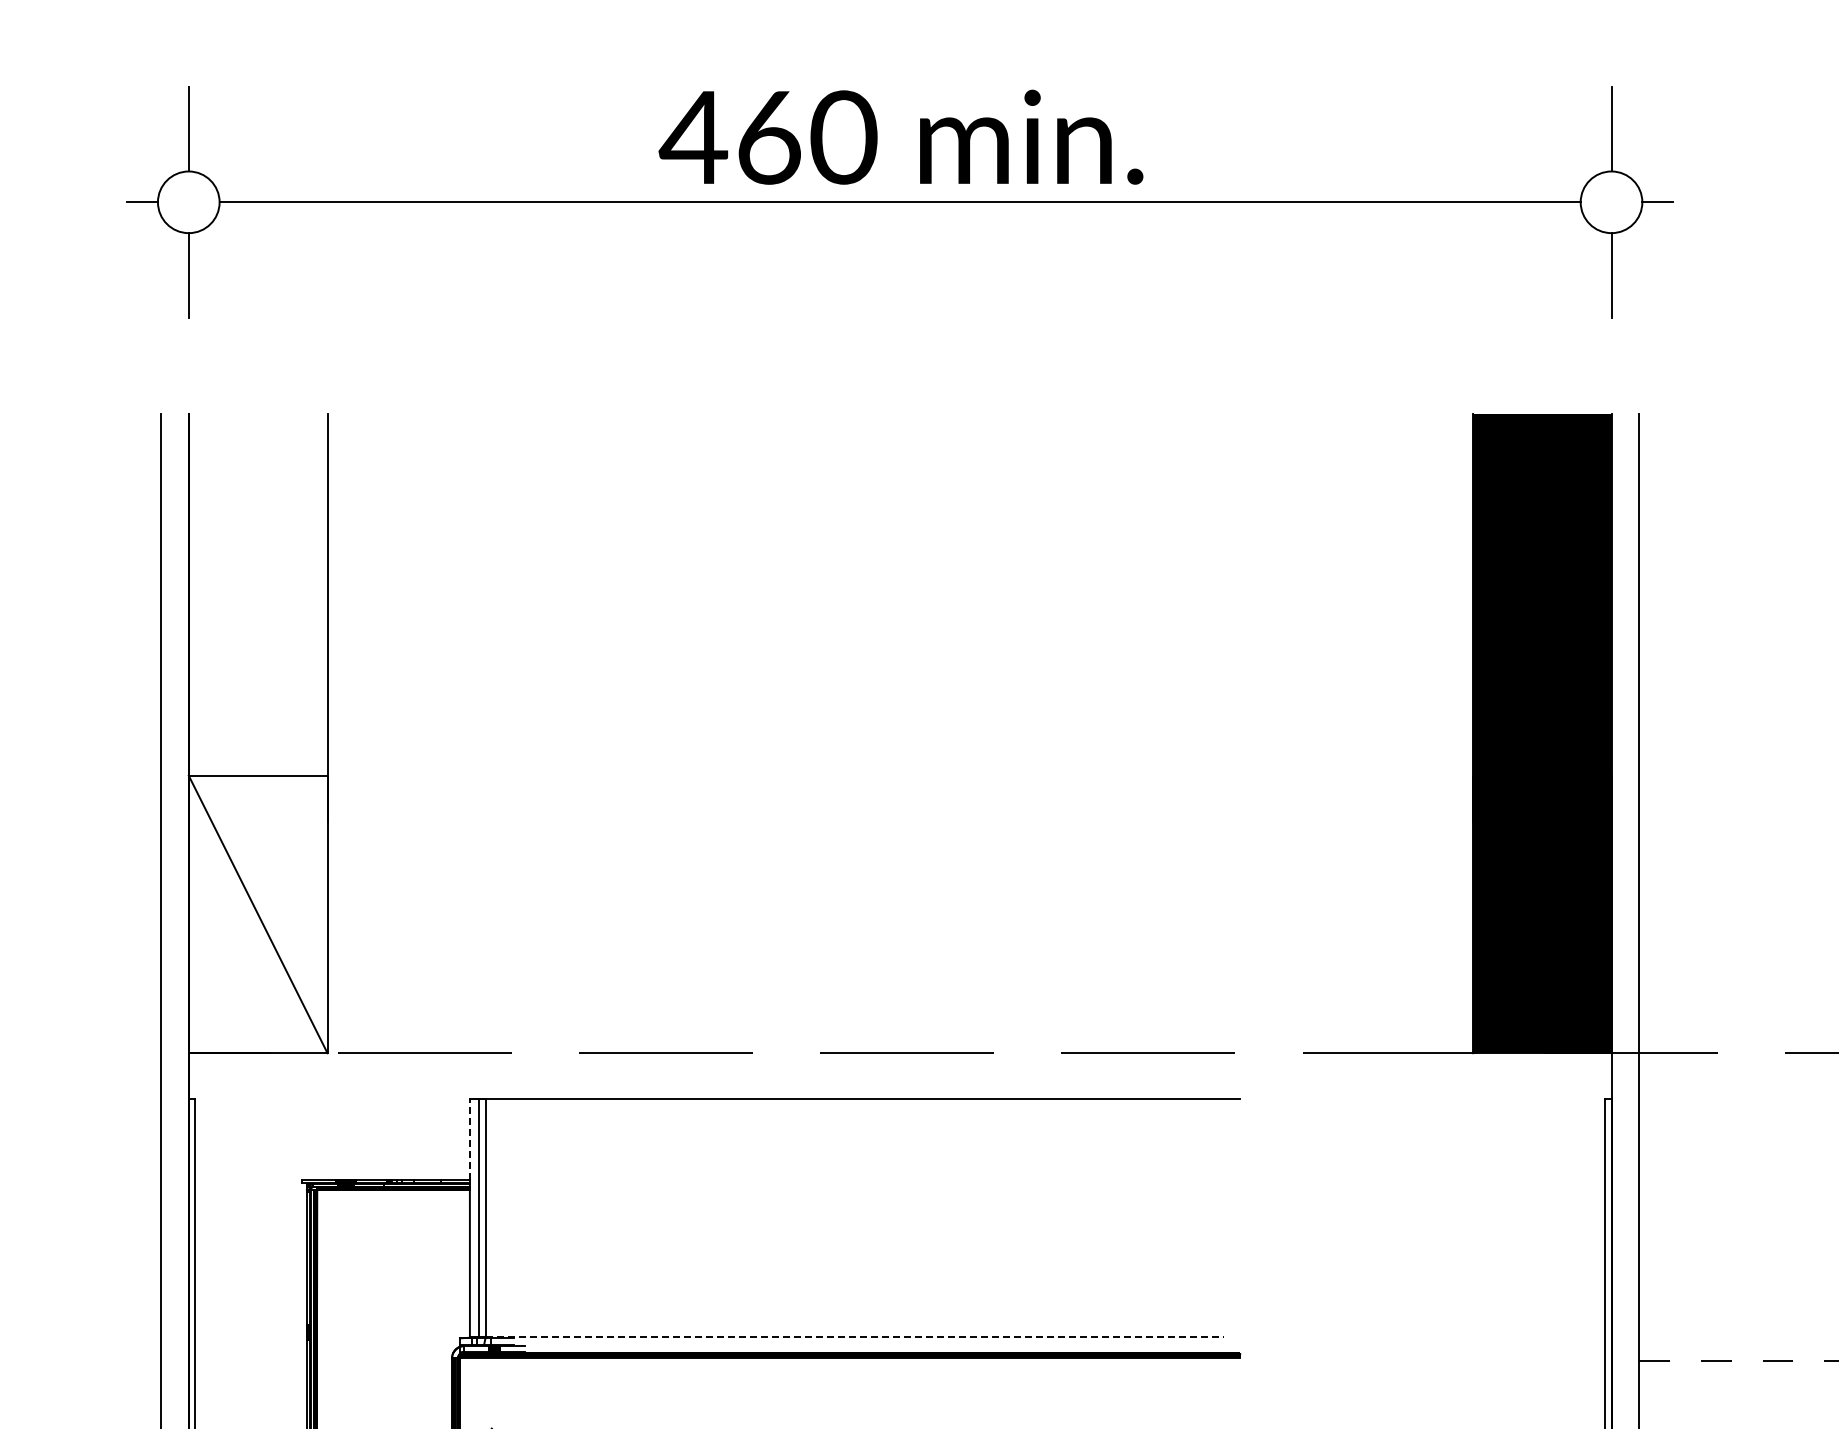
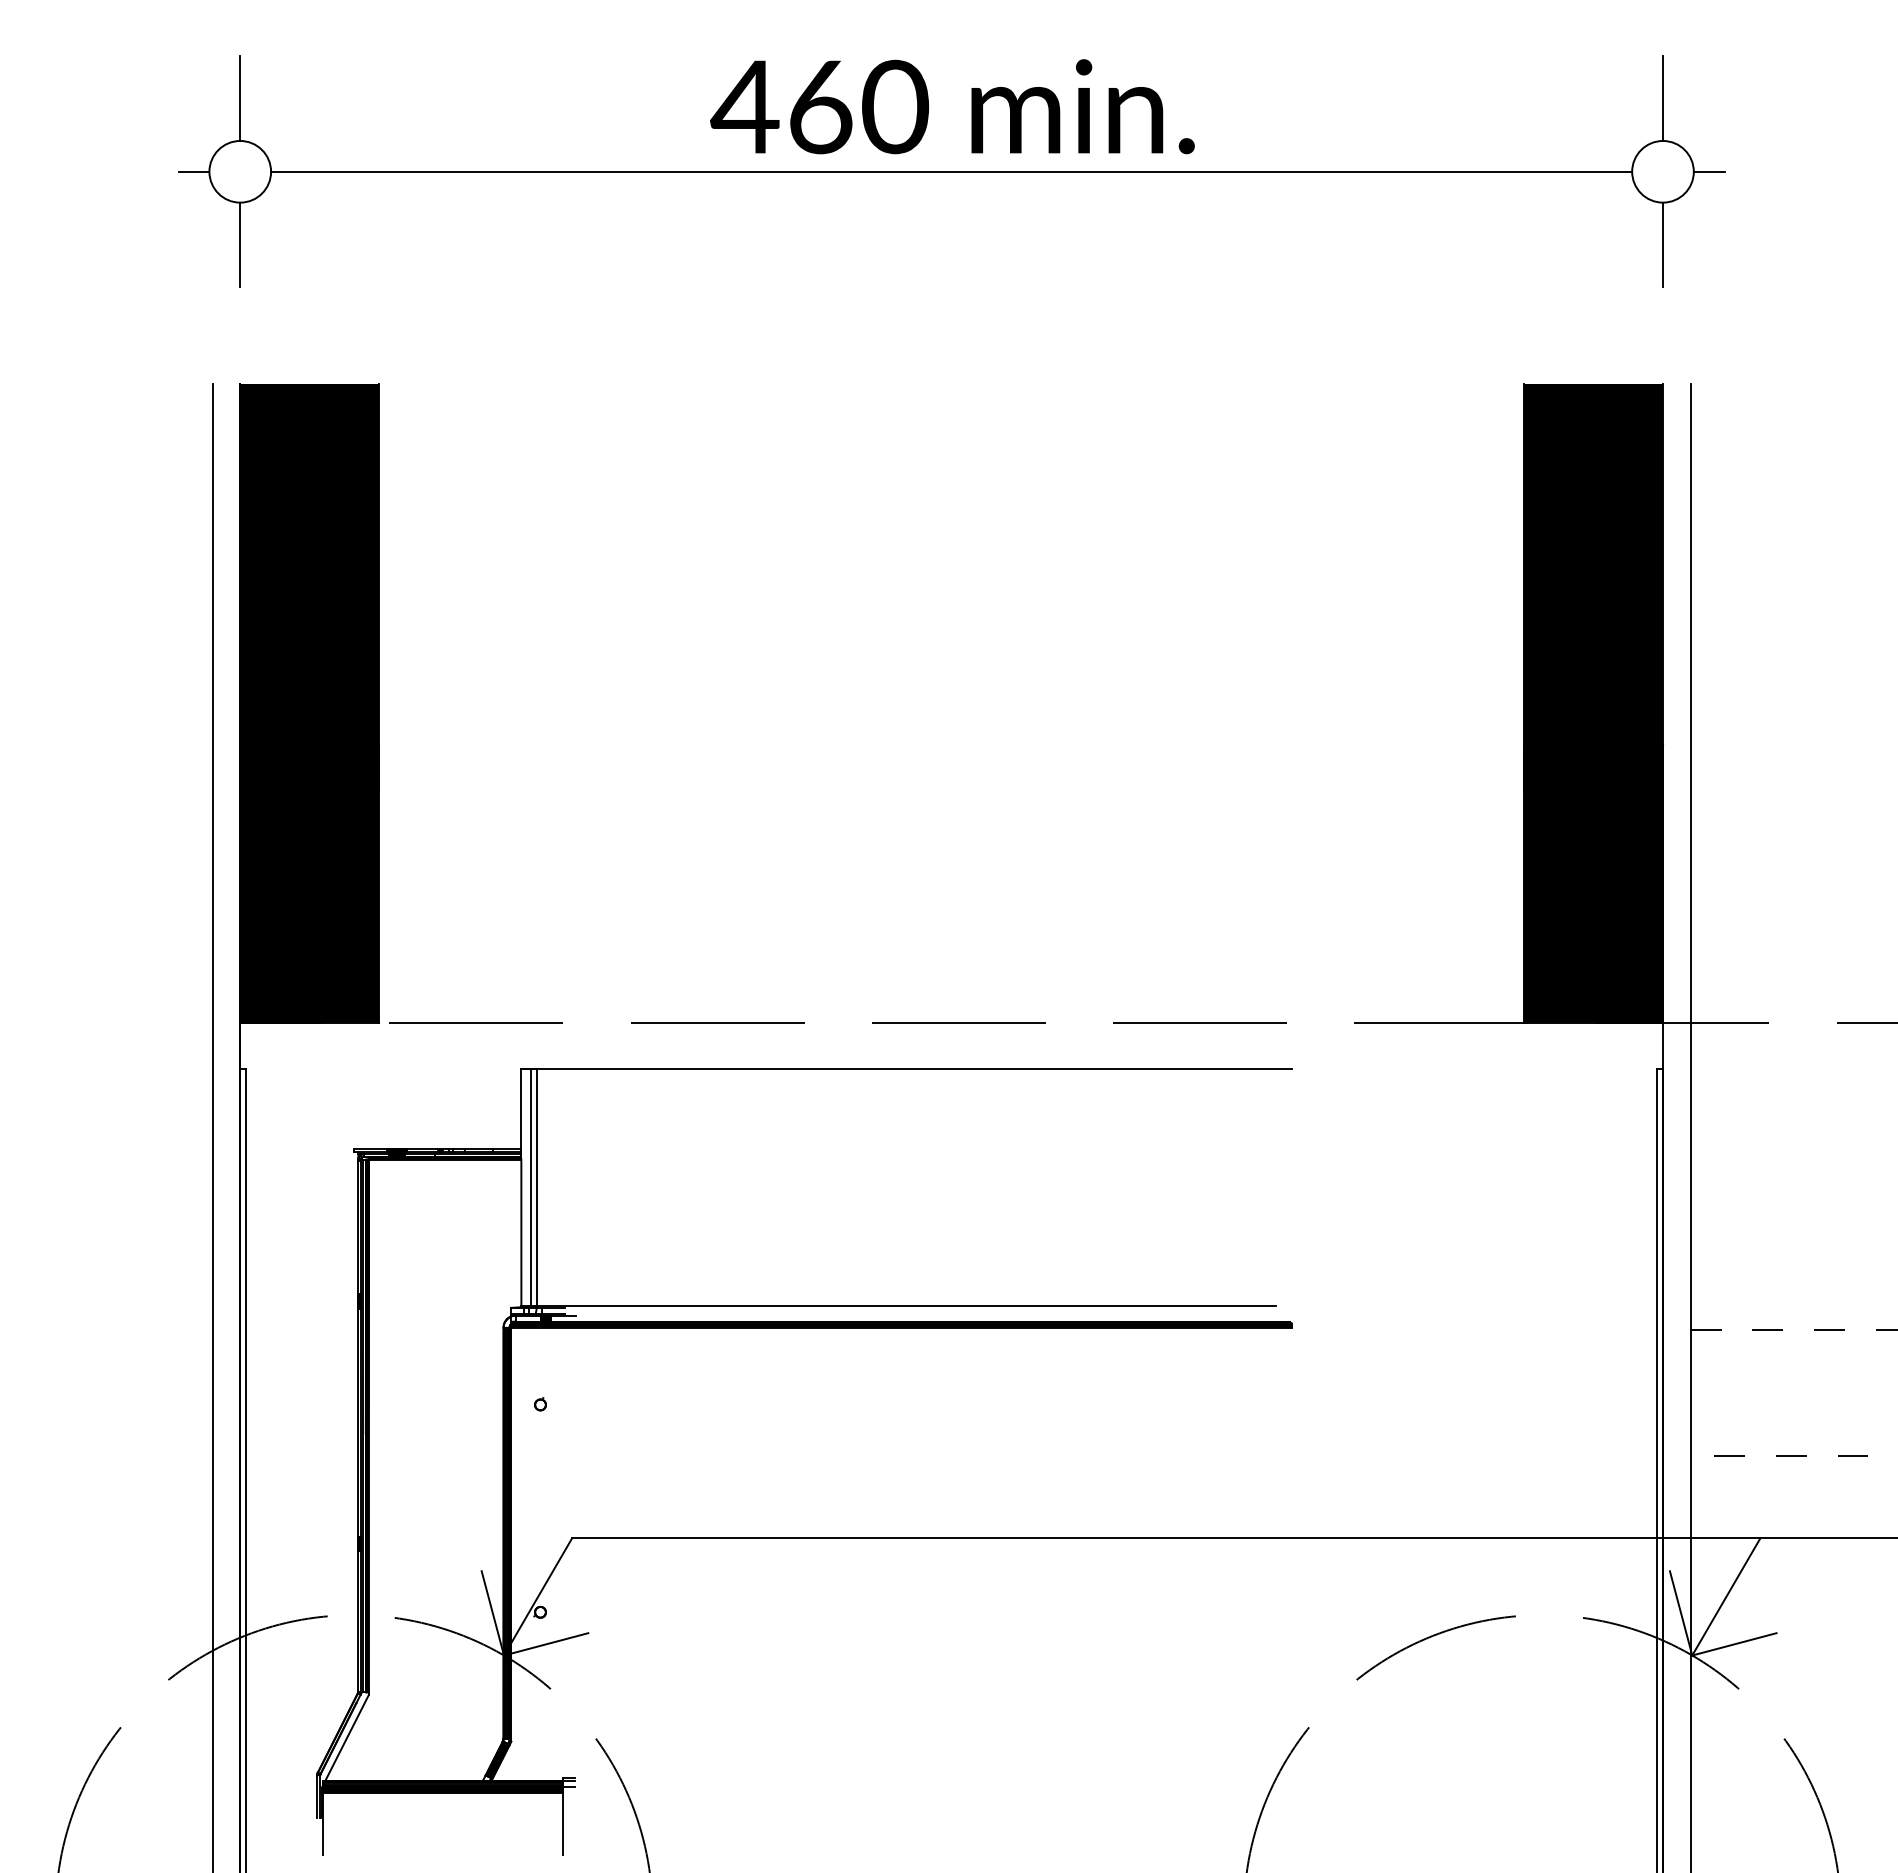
fill: (258, 733) -> (309, 702), added
line: (470, 1139) -> (521, 1108), dashed -> solid
line: (856, 1337) -> (907, 1306), dashed -> solid

